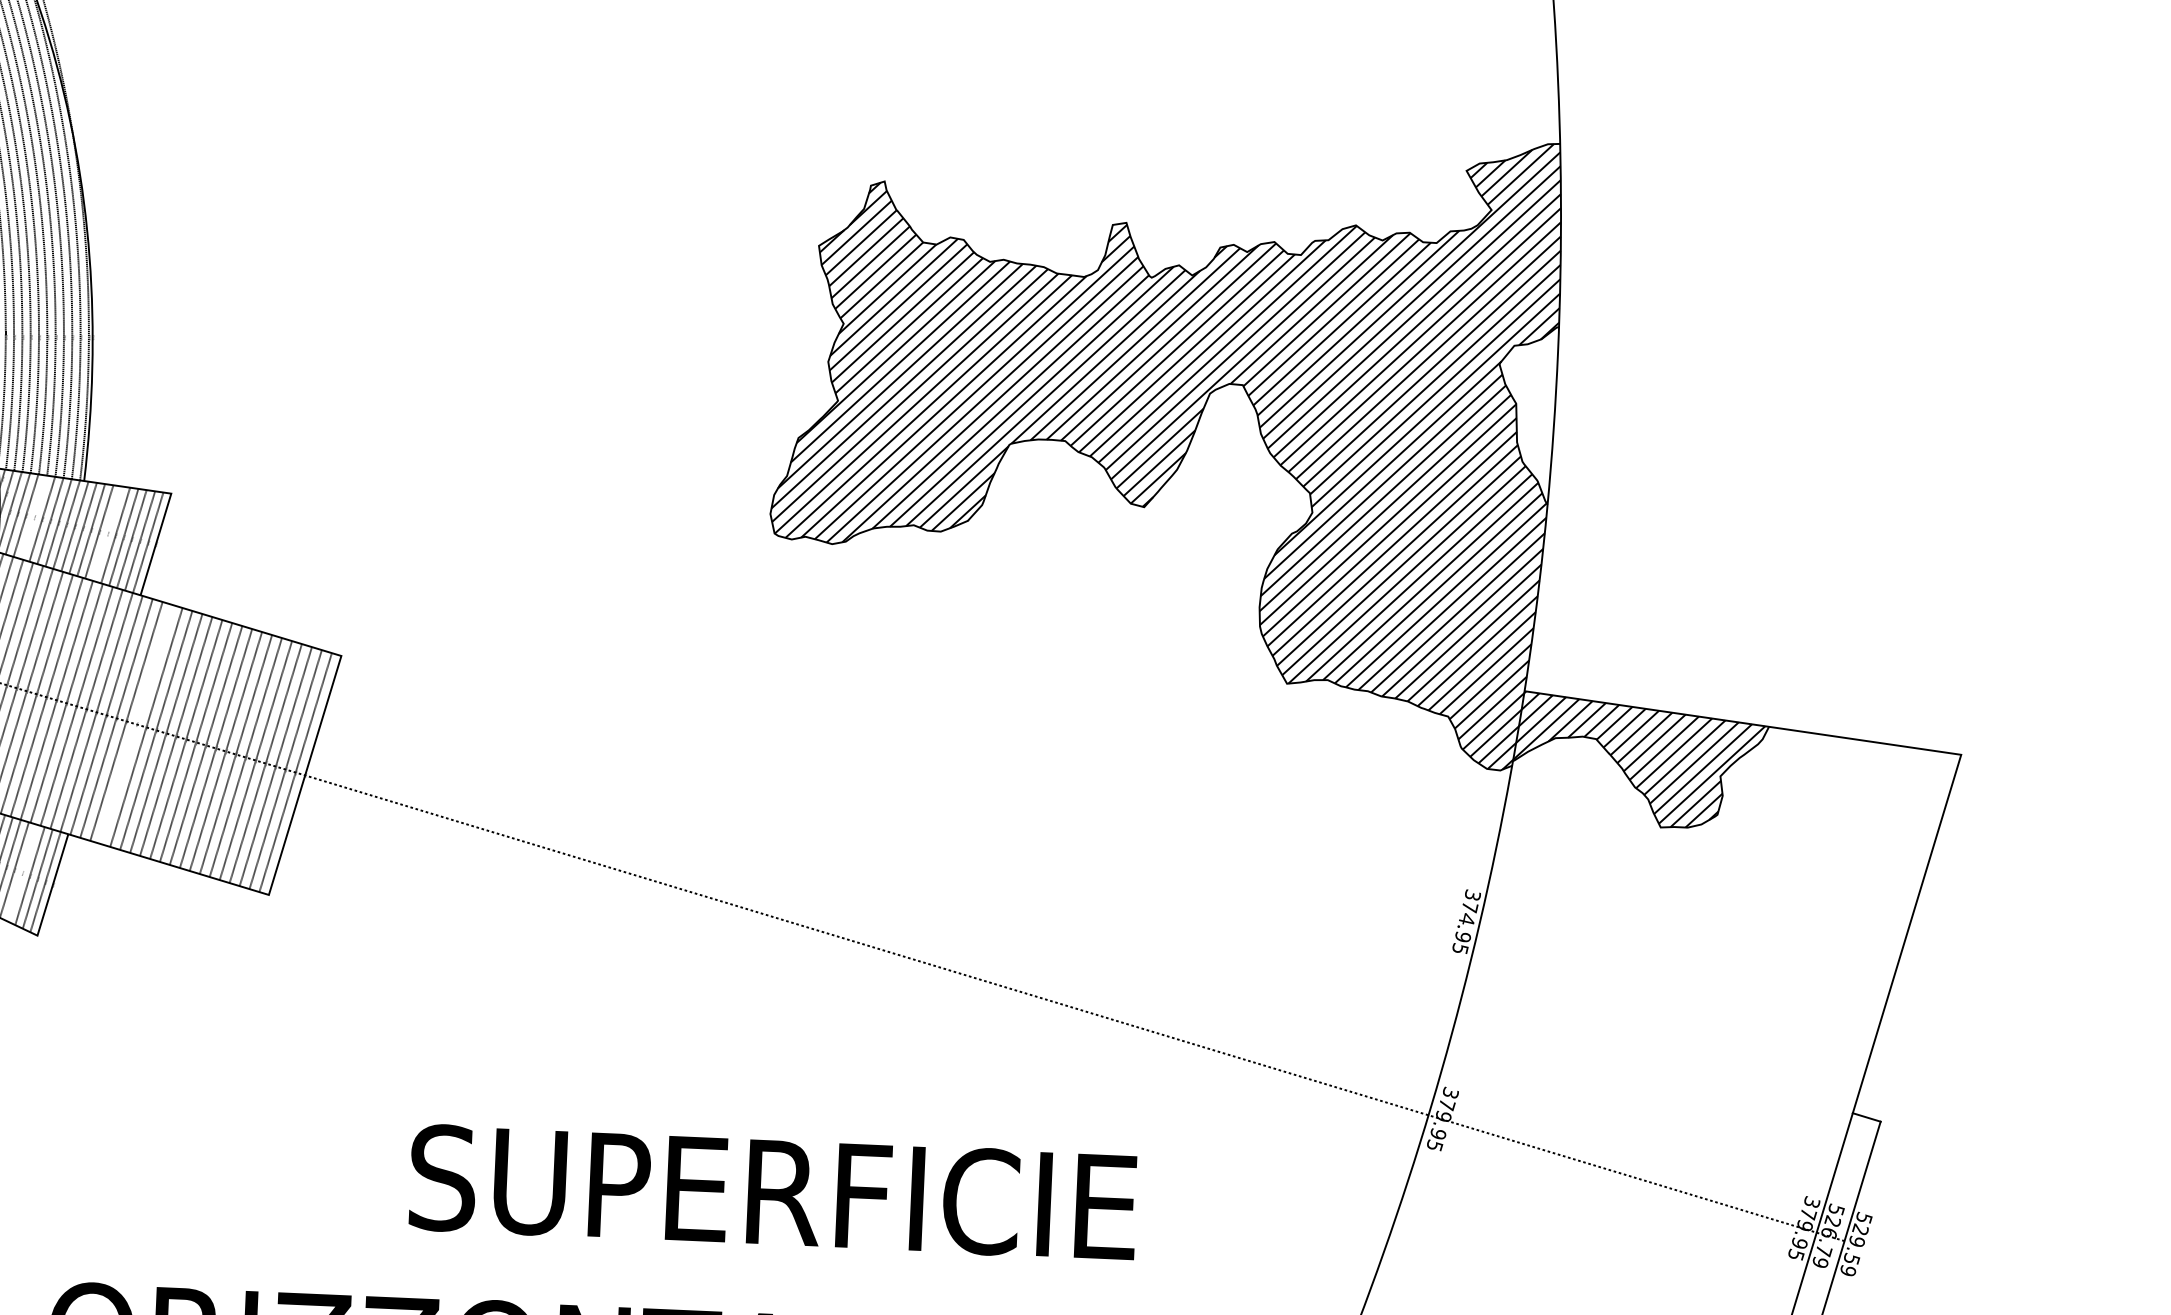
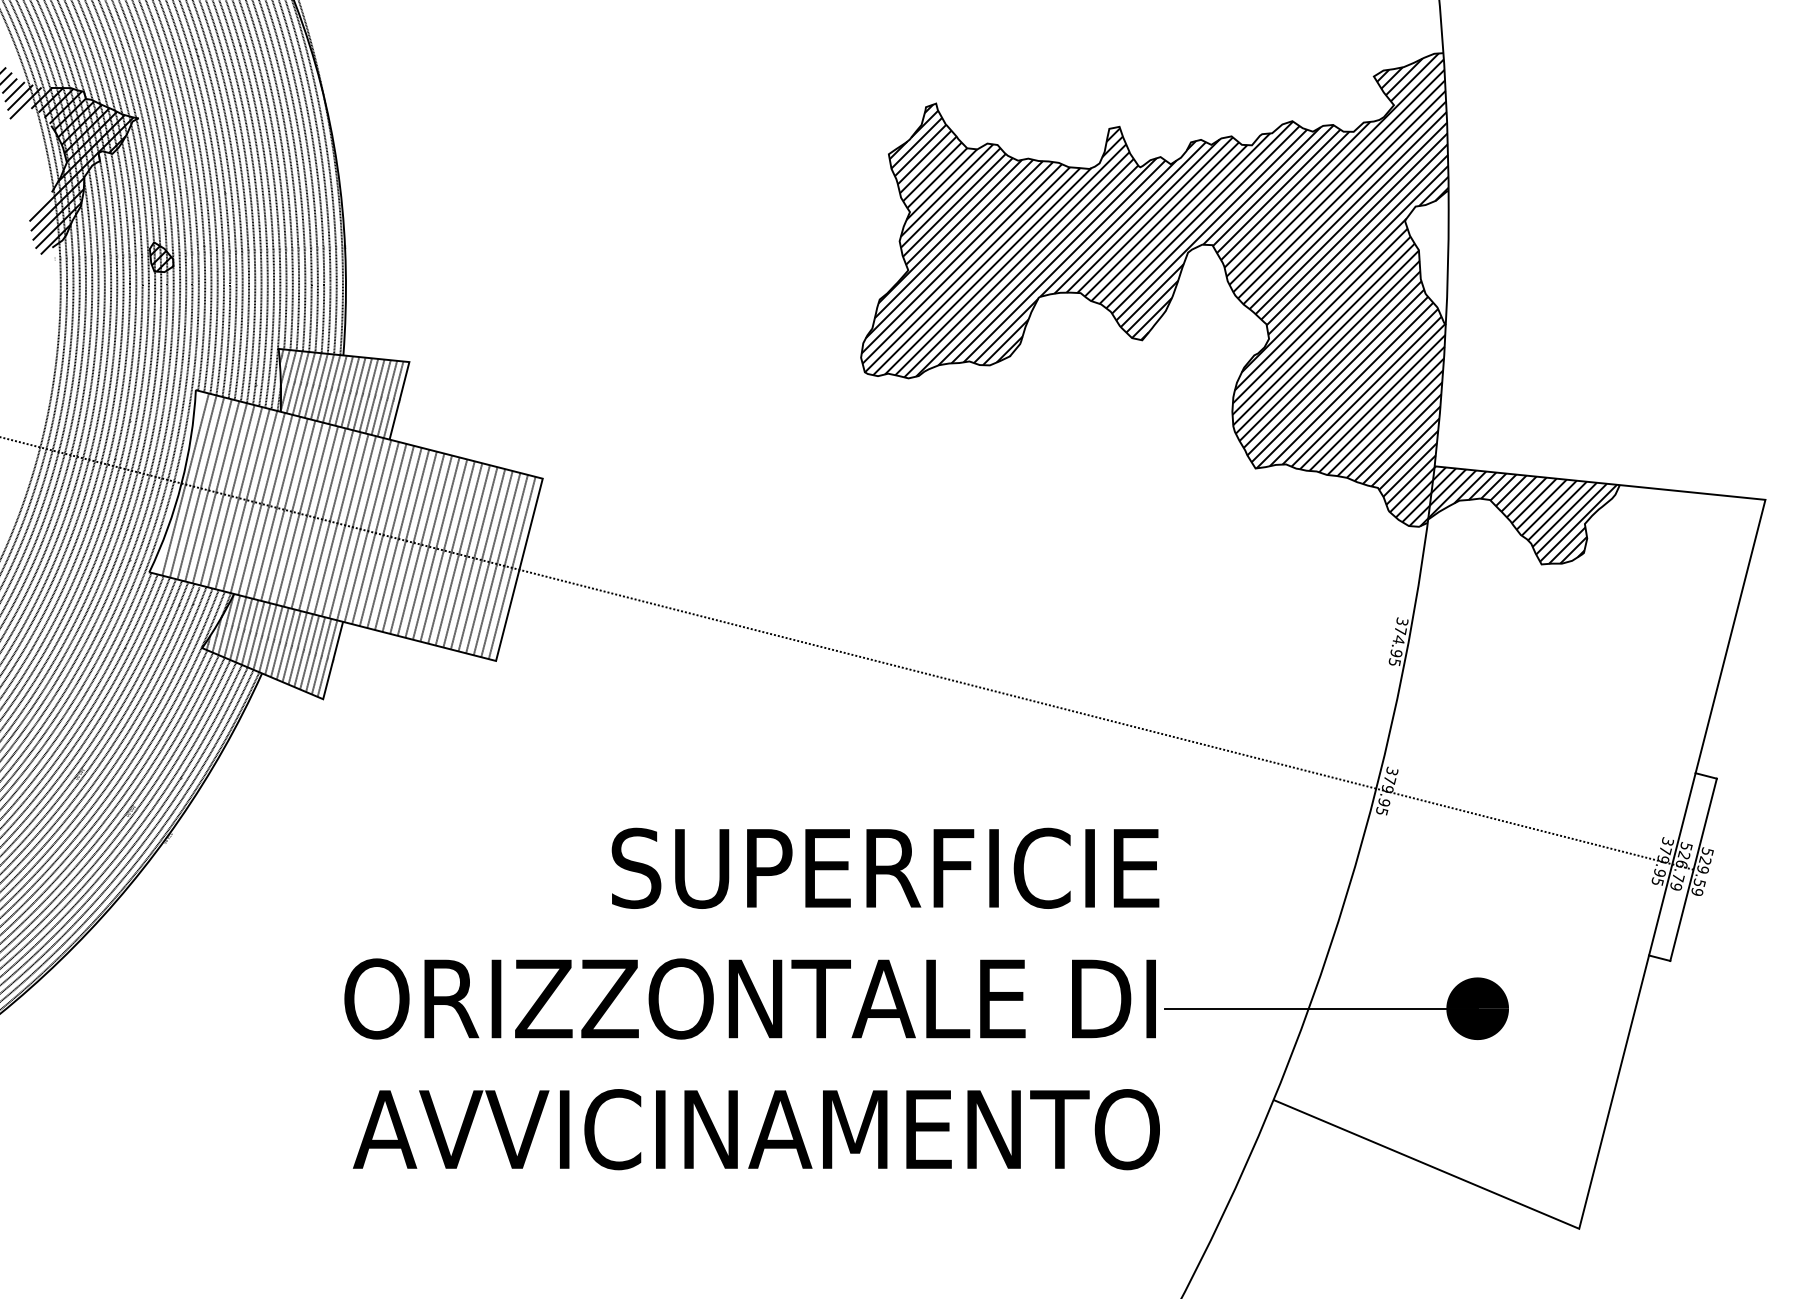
line: (33, 517) -> (306, 384), added
line: (107, 533) -> (362, 394), added
line: (136, 723) -> (390, 536), added
line: (22, 872) -> (309, 652), added

